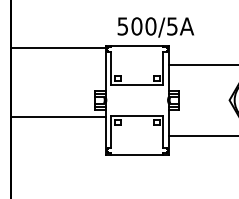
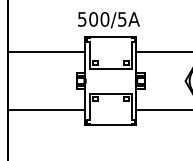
text: (155, 27) -> (108, 20), moved
line: (57, 48) -> (46, 52), moved
line: (57, 118) -> (46, 110), moved

